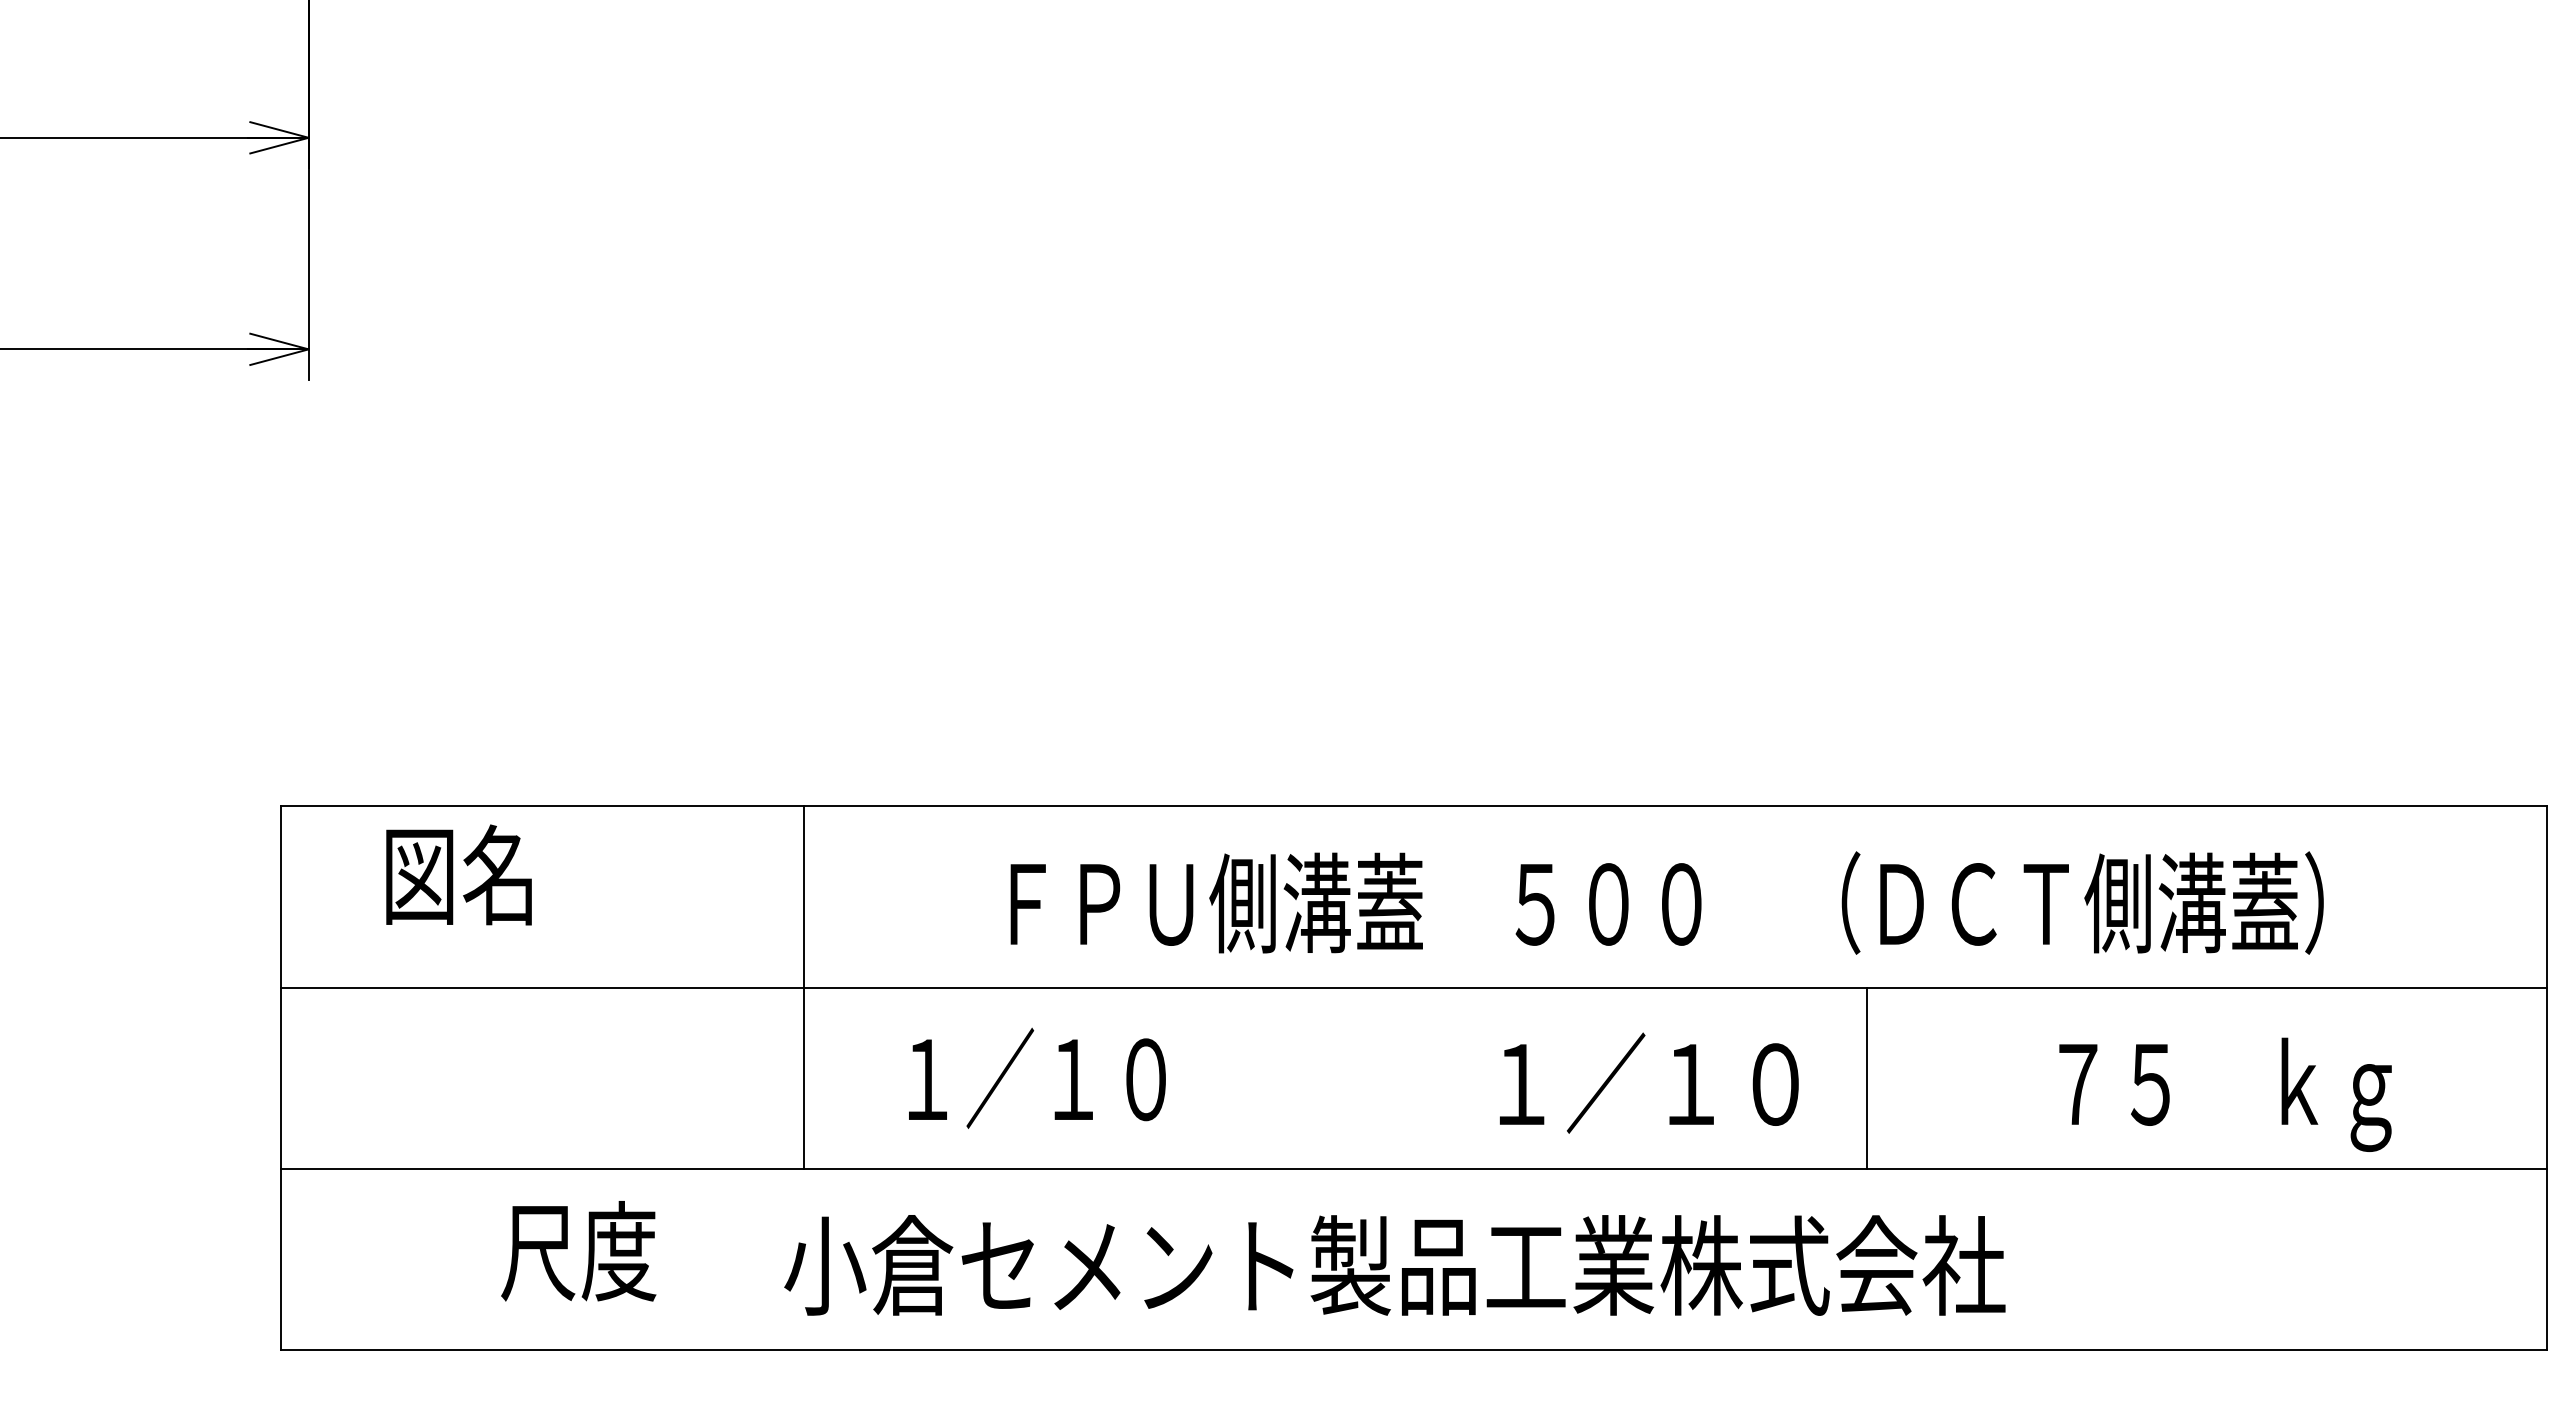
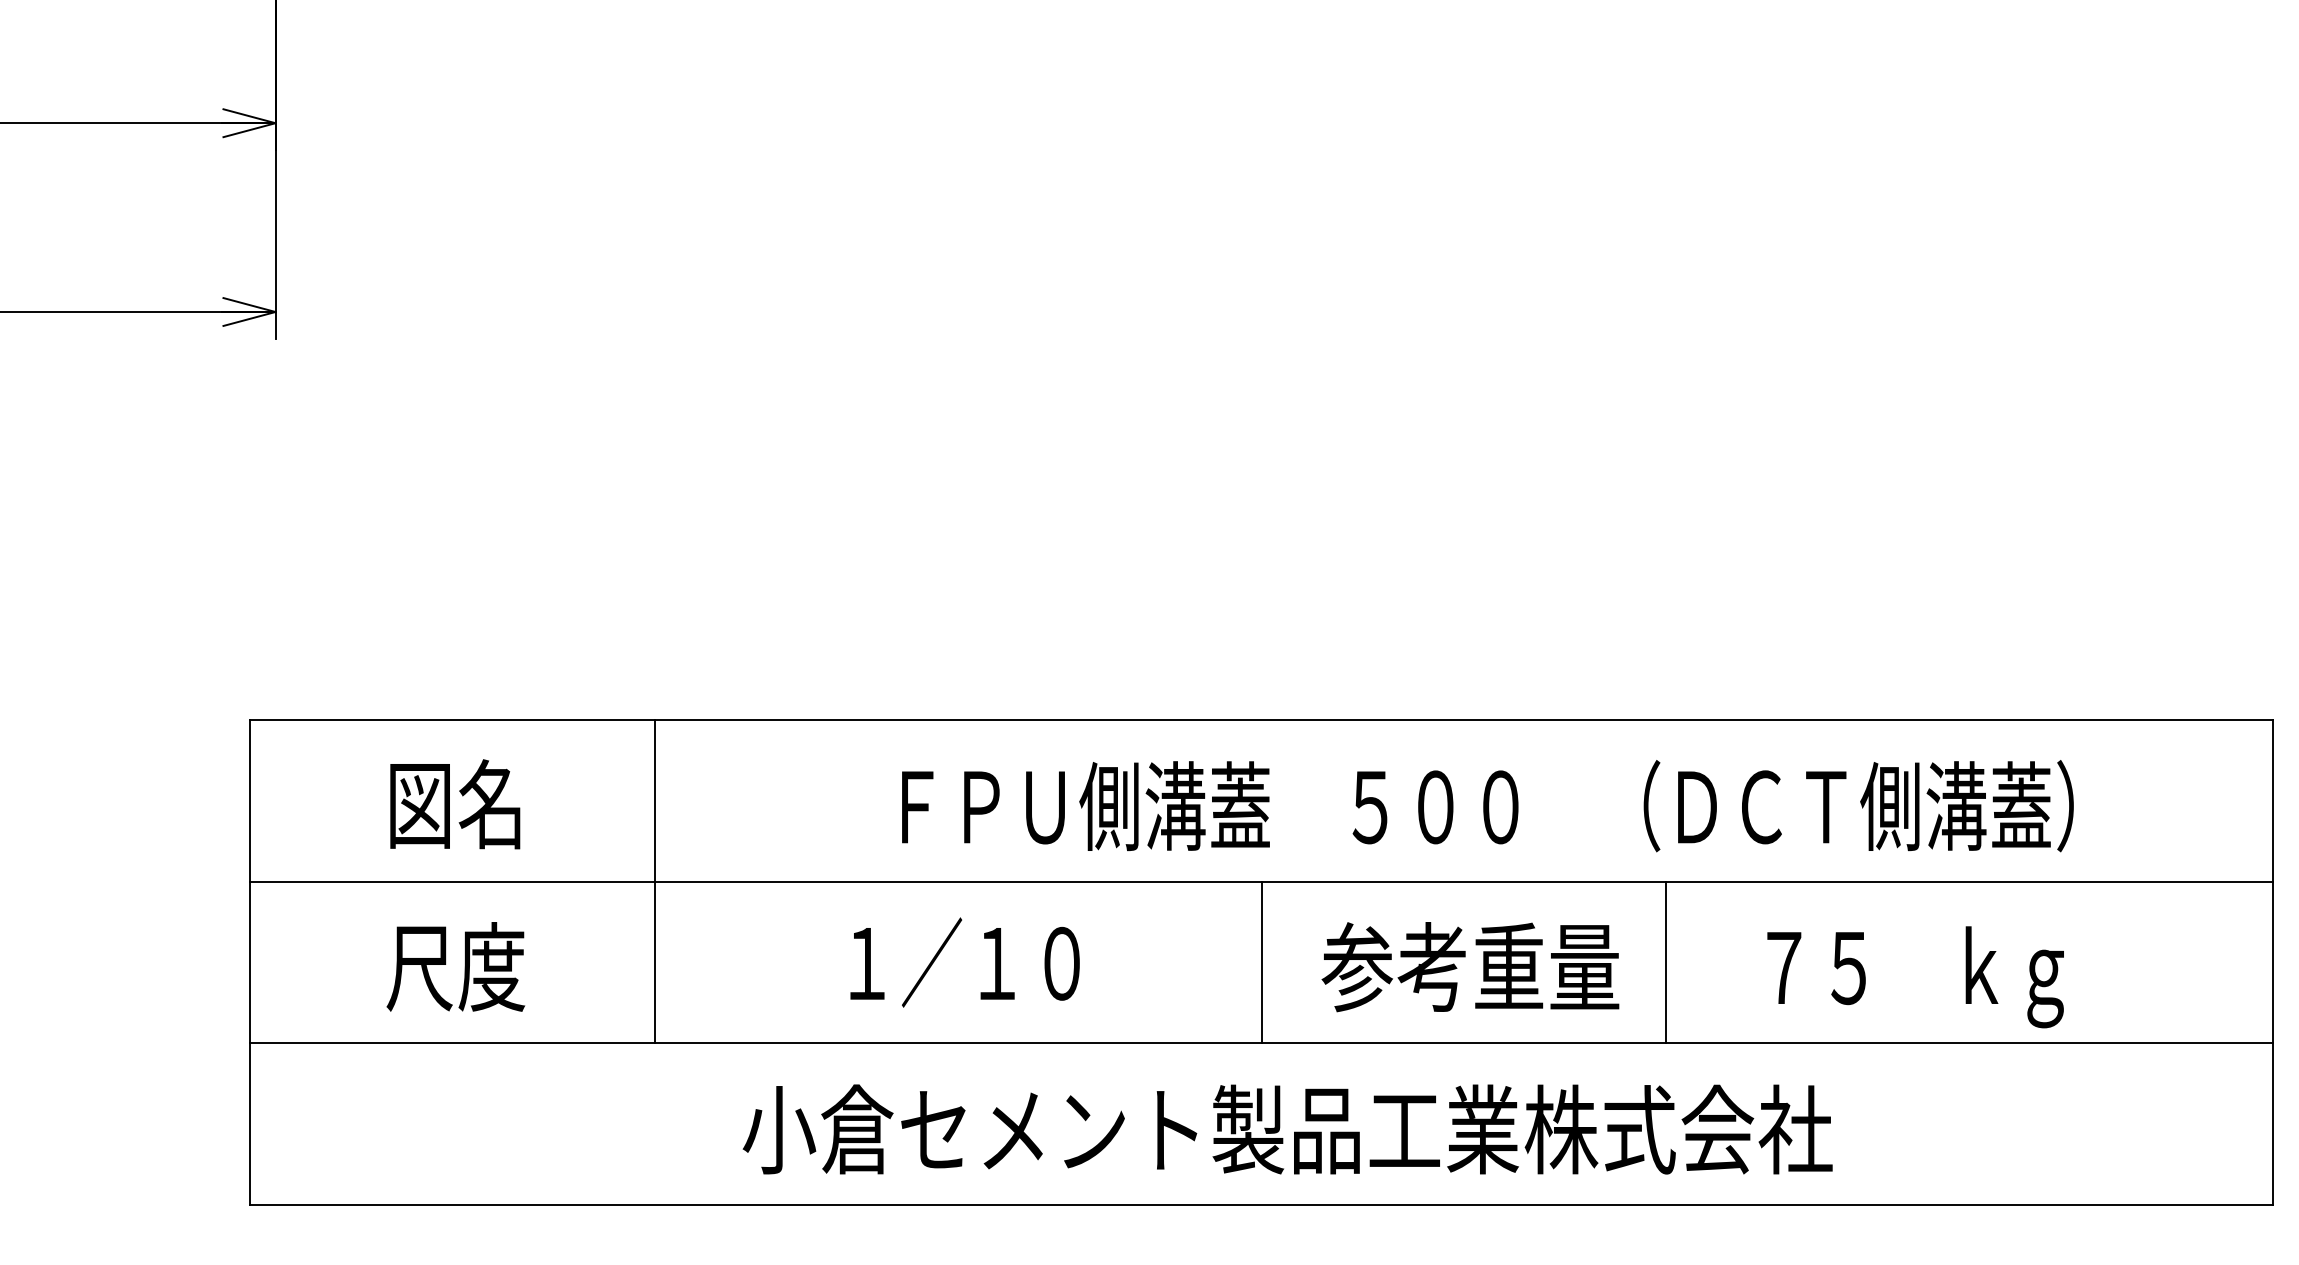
text: (458, 874) -> (454, 803), moved
line: (803, 987) -> (654, 881), moved
text: (1037, 1077) -> (965, 961), moved
line: (1413, 1078) -> (1261, 962), added
text: (1647, 1082) -> (1470, 966), １／１０ -> 参考重量
text: (2225, 1094) -> (1915, 976), moved
text: (578, 1251) -> (455, 967), moved
text: (1394, 1265) -> (1287, 1129), moved

